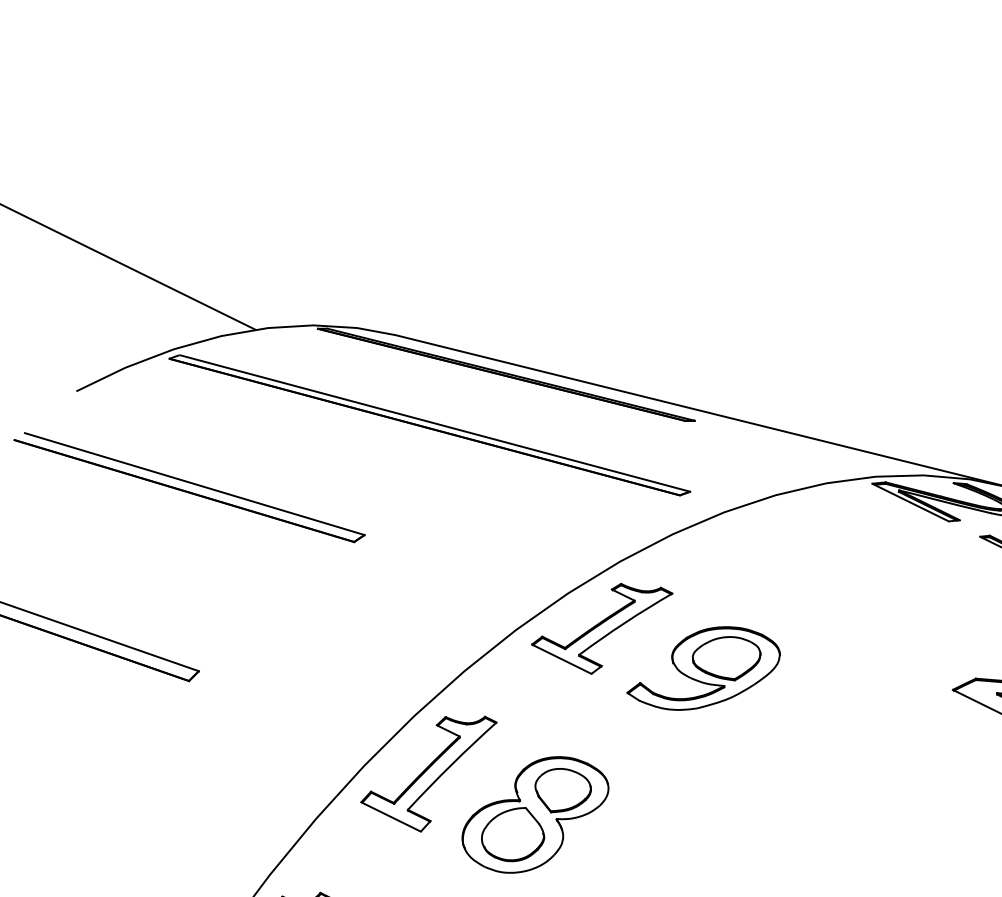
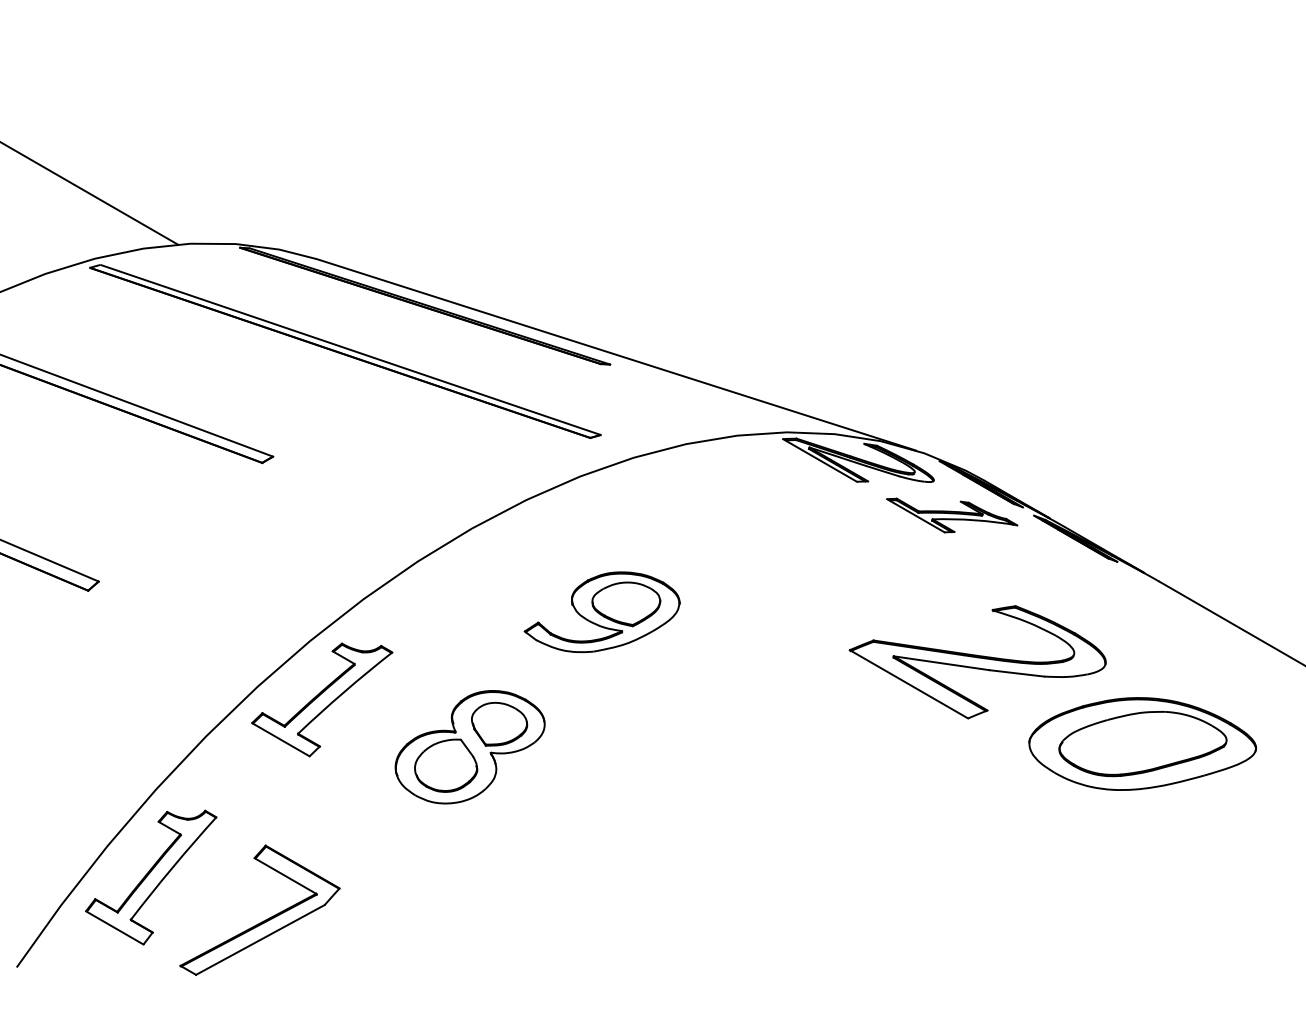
part: (602, 629) -> (504, 566), removed
part: (534, 815) -> (469, 747), moved

